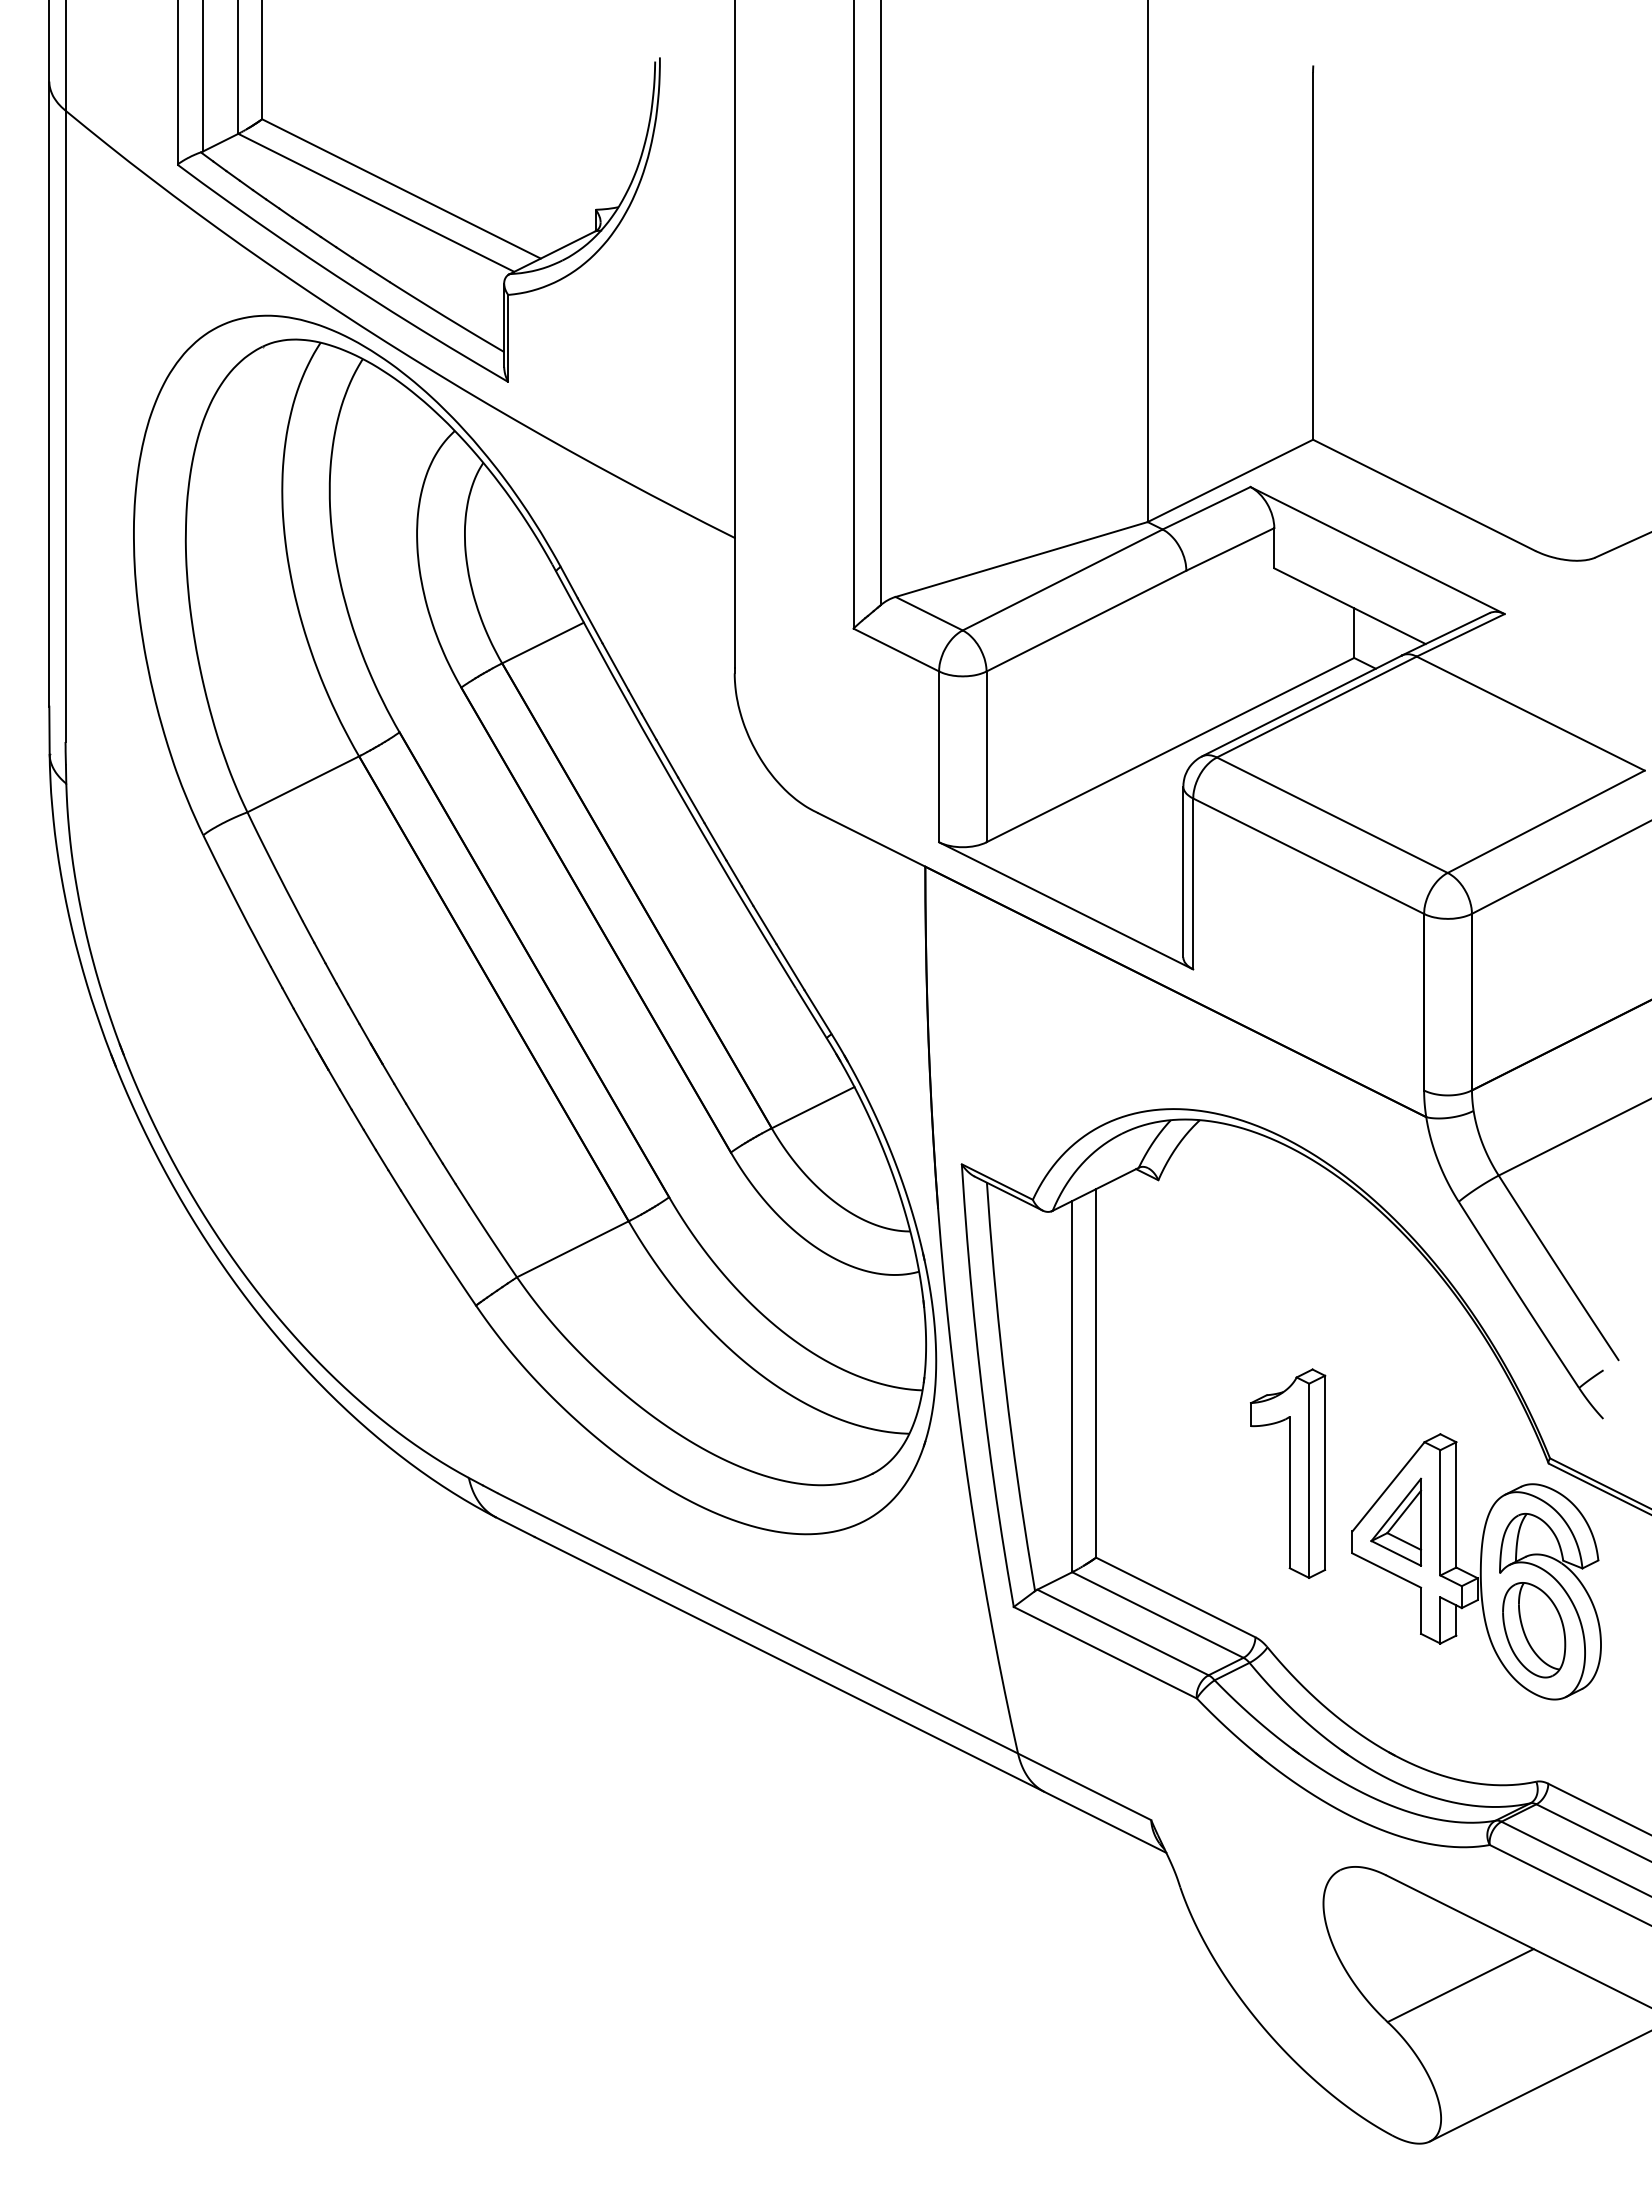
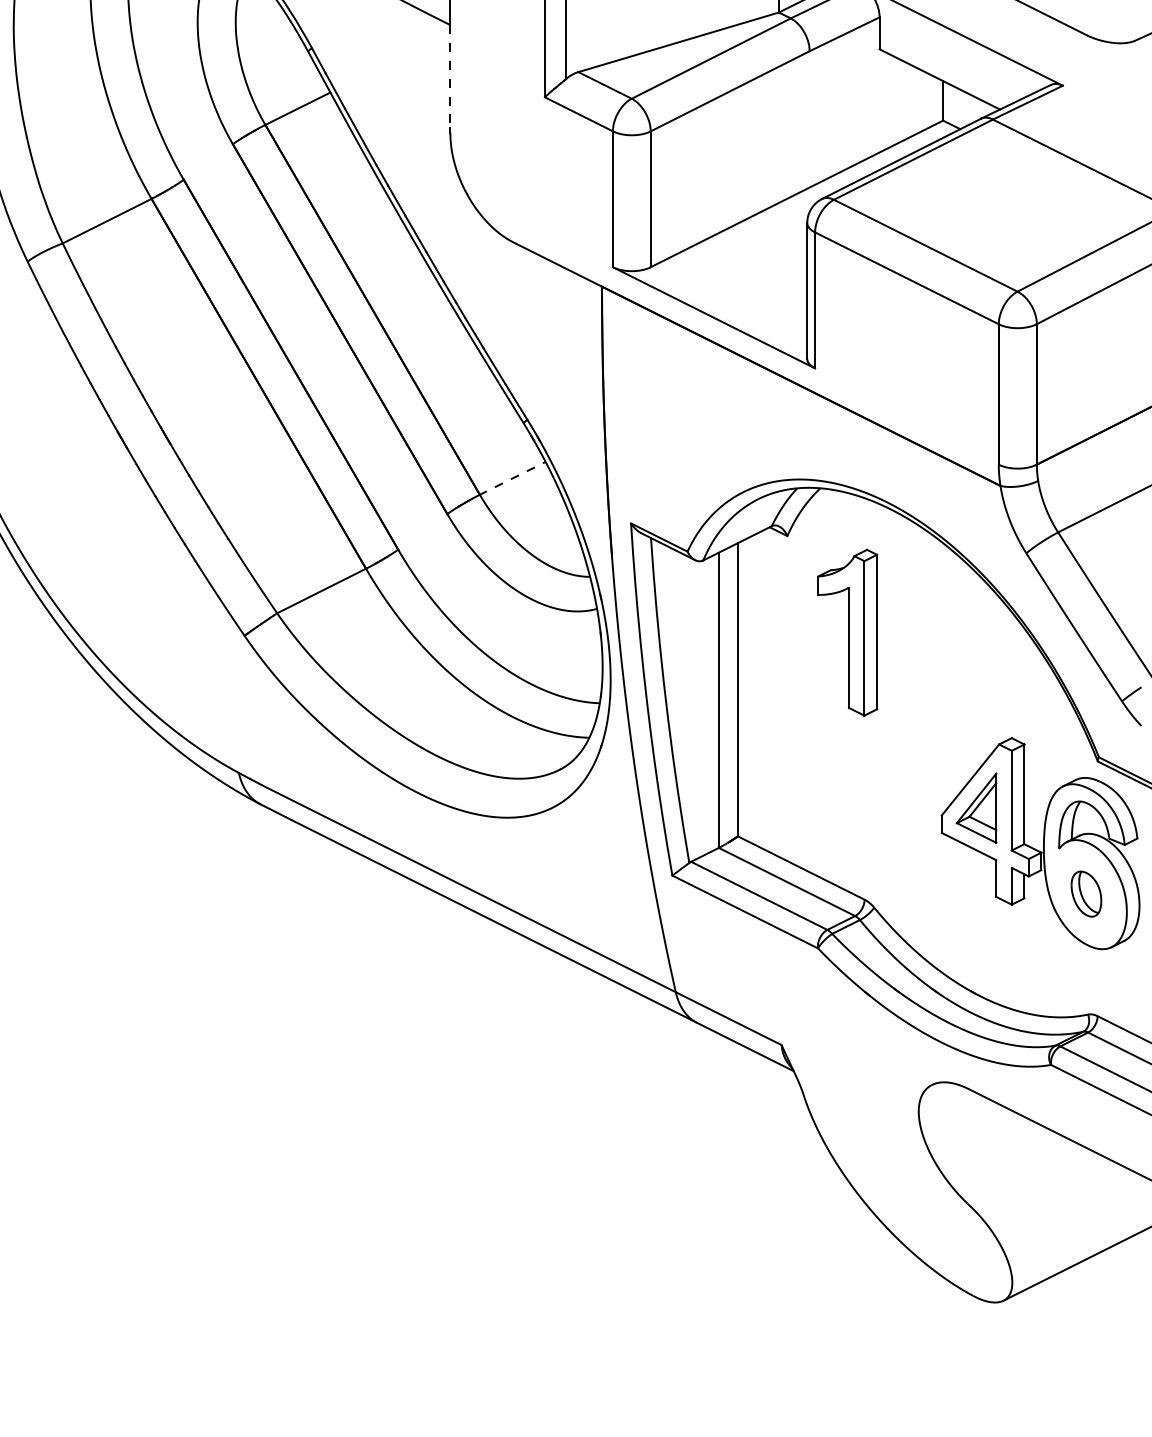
line: (734, 602) -> (450, 76), solid -> dashed
line: (812, 1107) -> (512, 478), solid -> dashed
part: (1288, 1473) -> (847, 632), moved
part: (1534, 1630) -> (1086, 894), size x0.6
line: (1460, 1985) -> (1027, 1176), removed

